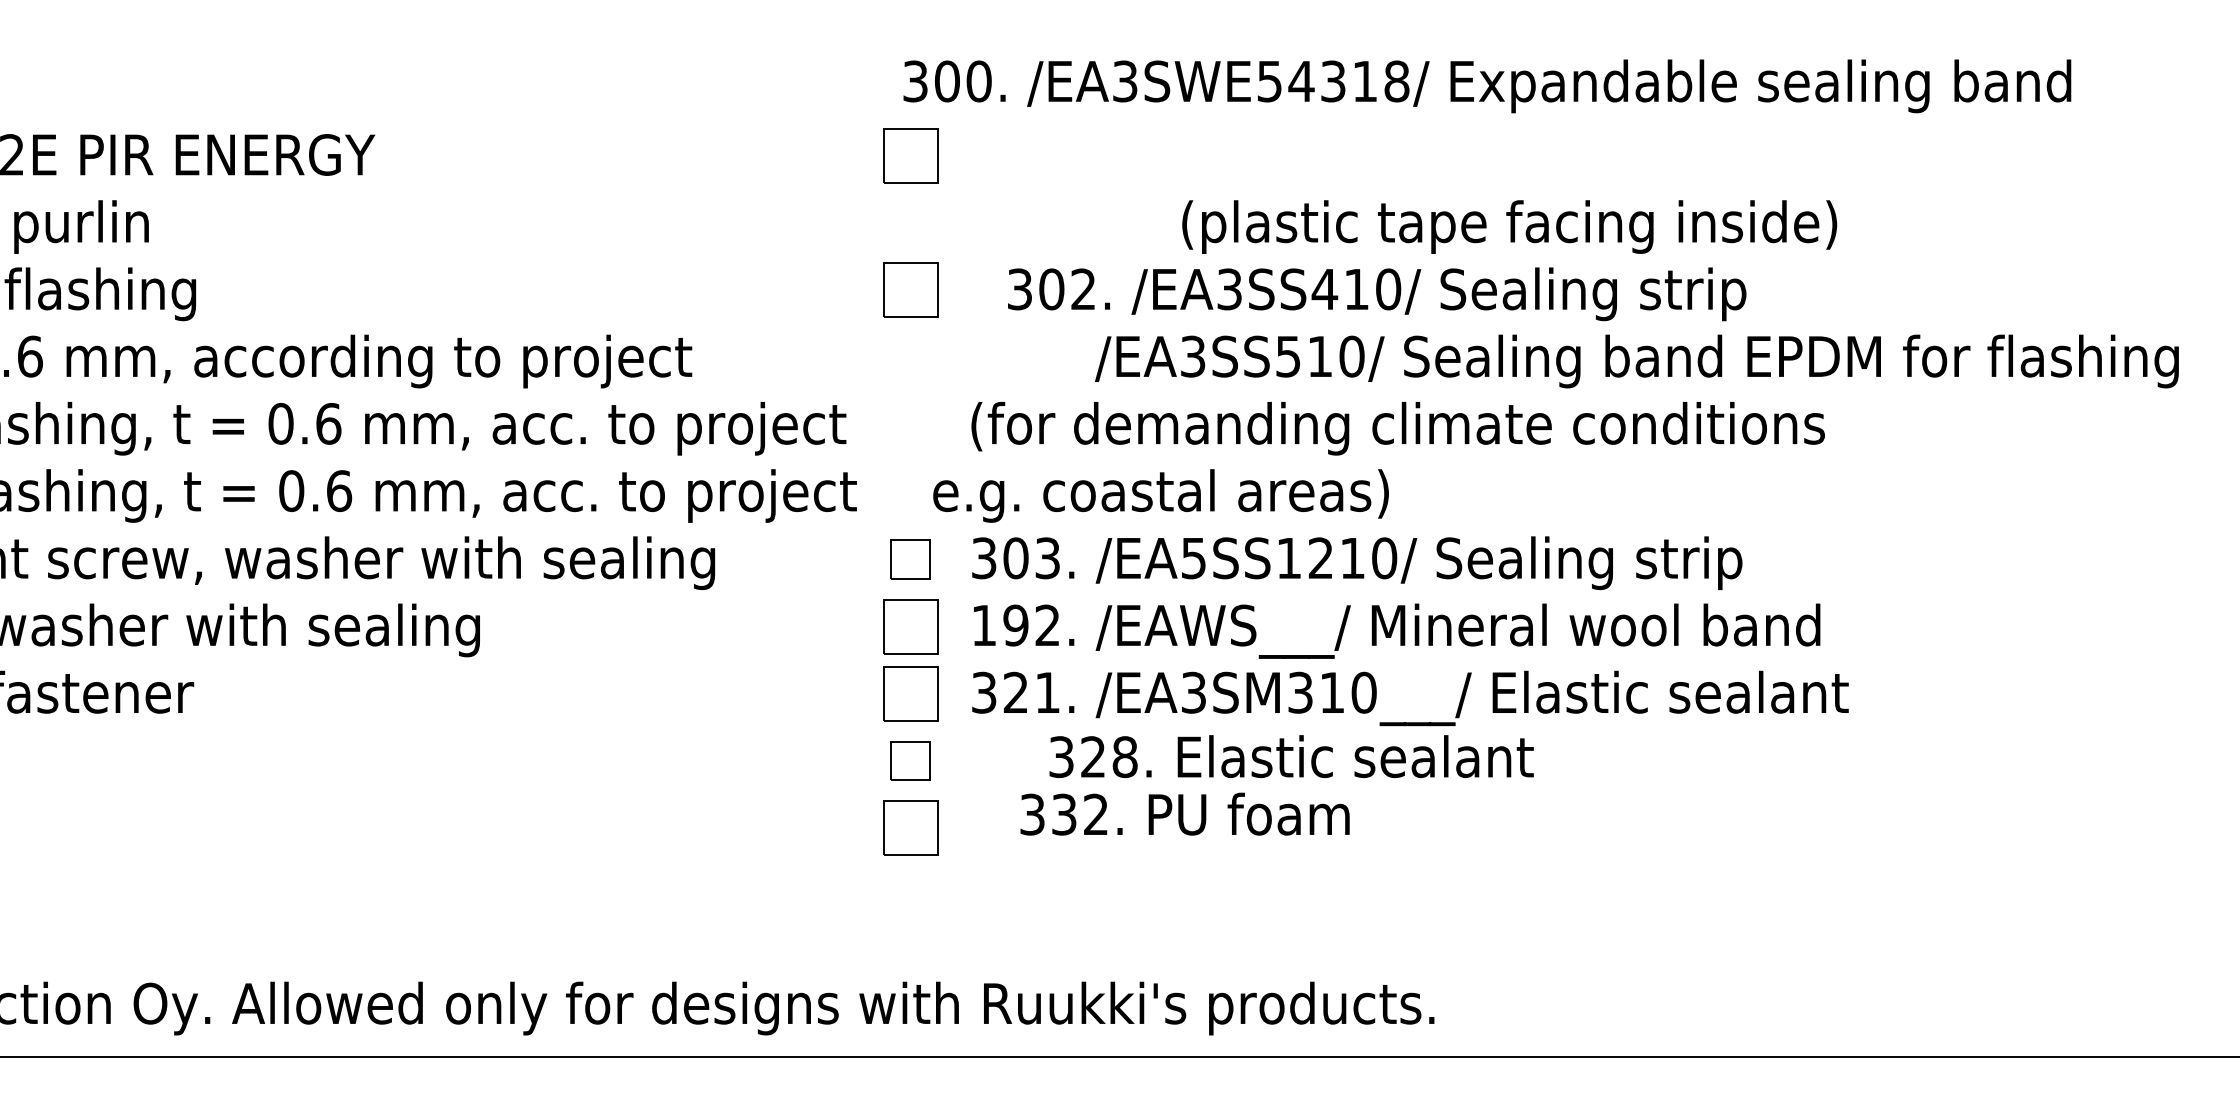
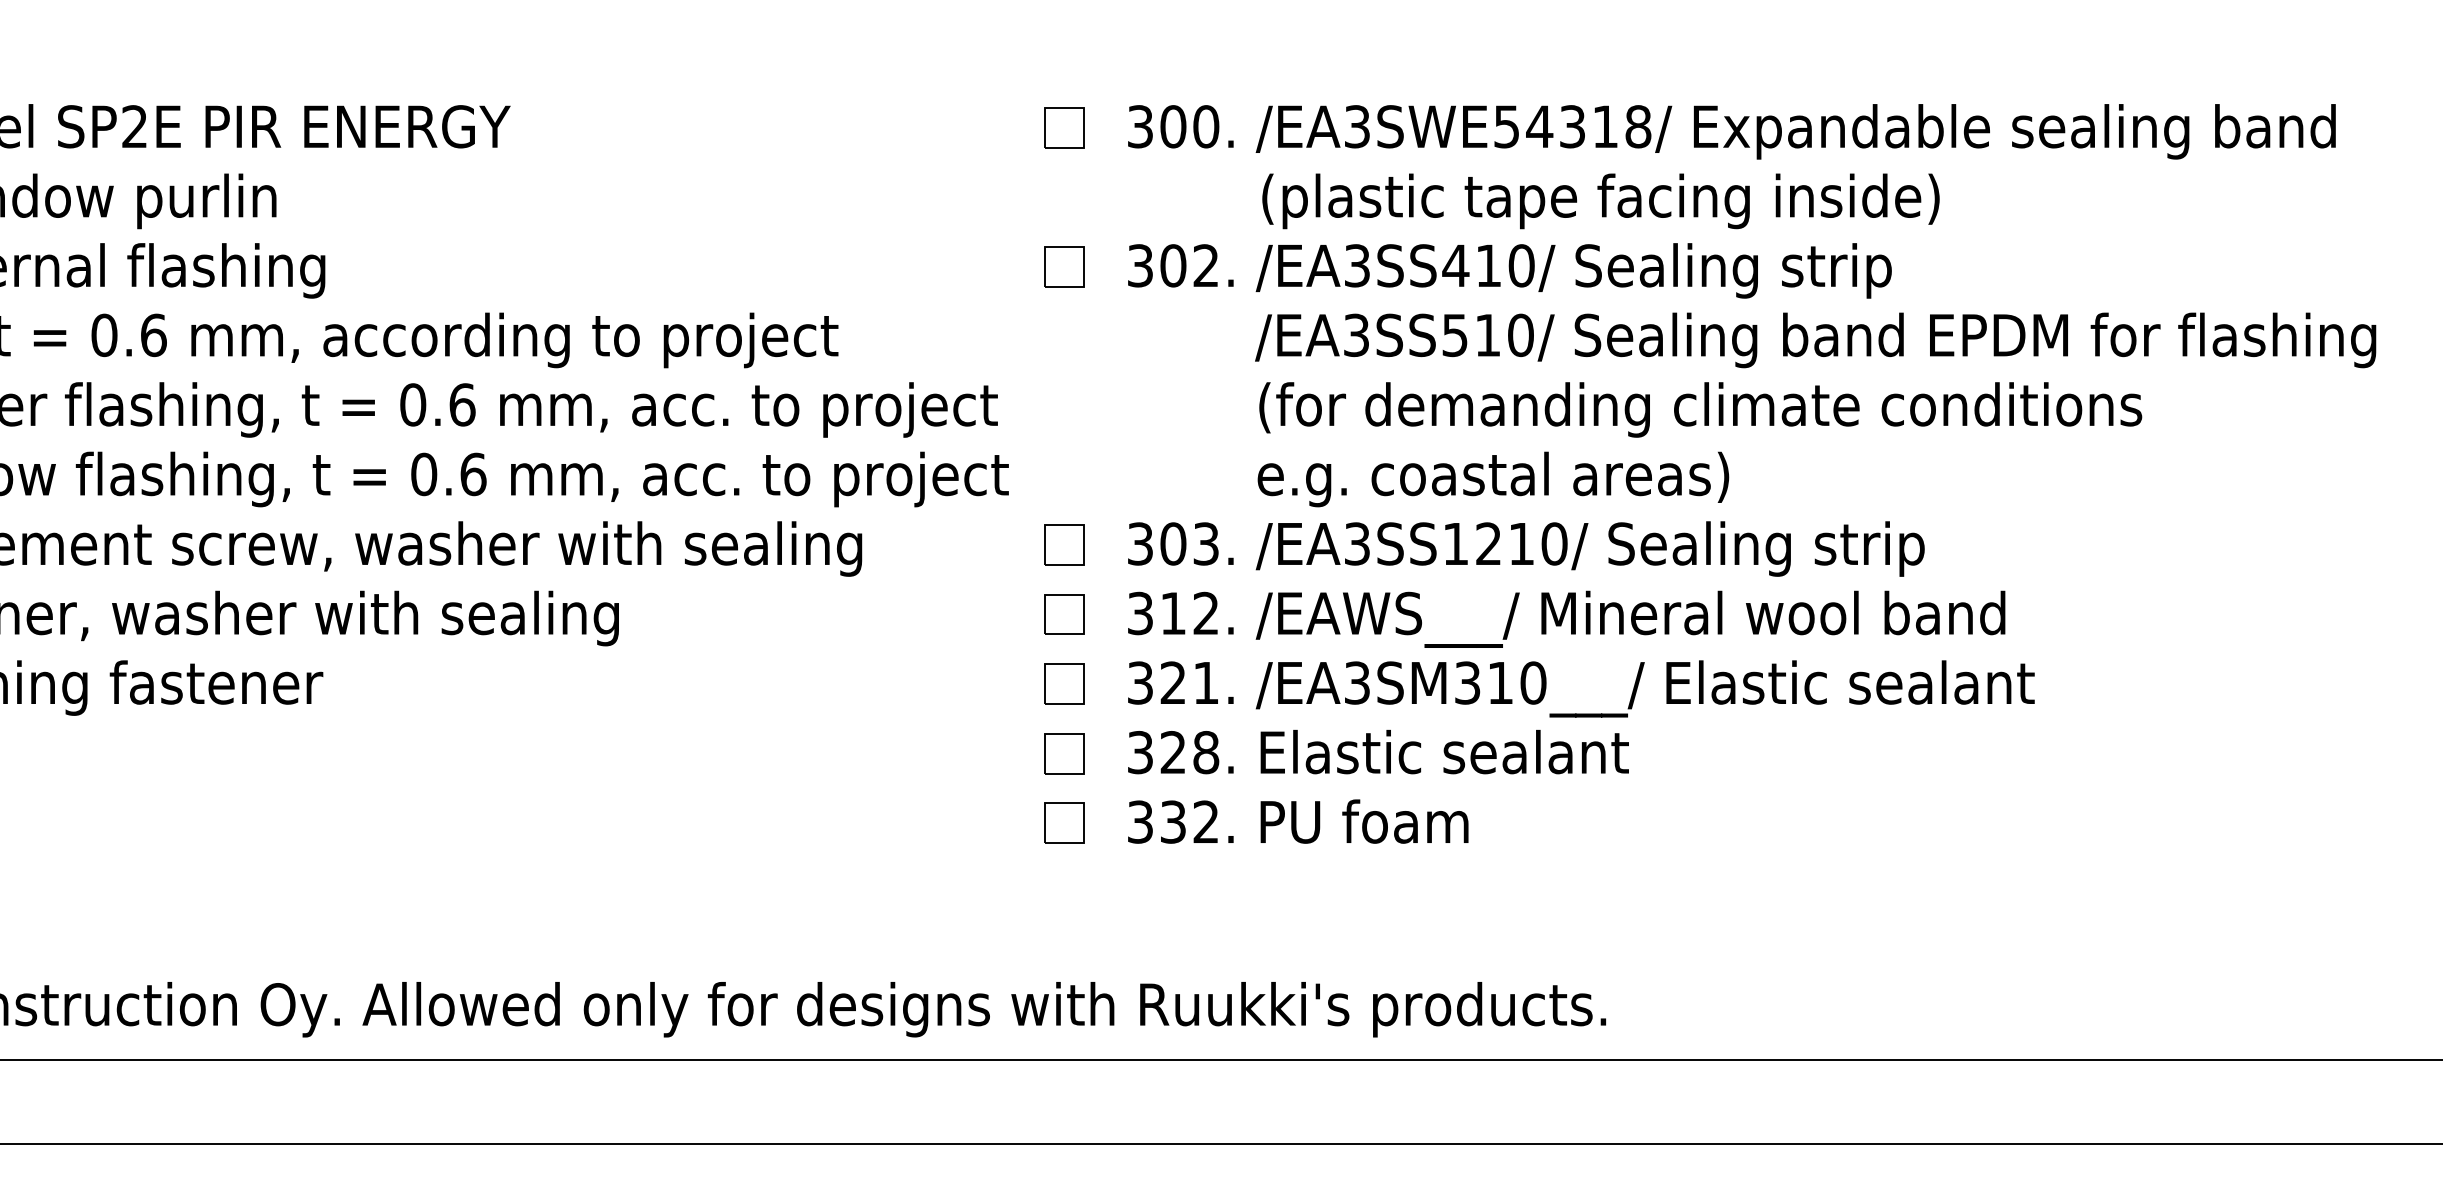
text: (1486, 86) -> (1731, 131), moved
part: (910, 155) -> (1064, 127), size x0.71
text: (1509, 227) -> (1600, 201), moved
part: (910, 290) -> (1064, 266), size x0.71
text: (1376, 293) -> (1509, 270), moved
text: (1398, 428) -> (1700, 409), moved
text: (1161, 495) -> (1493, 479), moved
text: (1194, 557) -> (1357, 543), /EA5SS1210/ -> /EA3SS1210/
text: (1000, 625) -> (1157, 613), 192. -> 312.
part: (910, 626) -> (1064, 614), size x0.71
part: (910, 693) -> (1064, 683), size x0.71
text: (1291, 757) -> (1378, 752), moved
text: (1185, 814) -> (1298, 821), moved
part: (910, 827) -> (1064, 822), size x0.71

